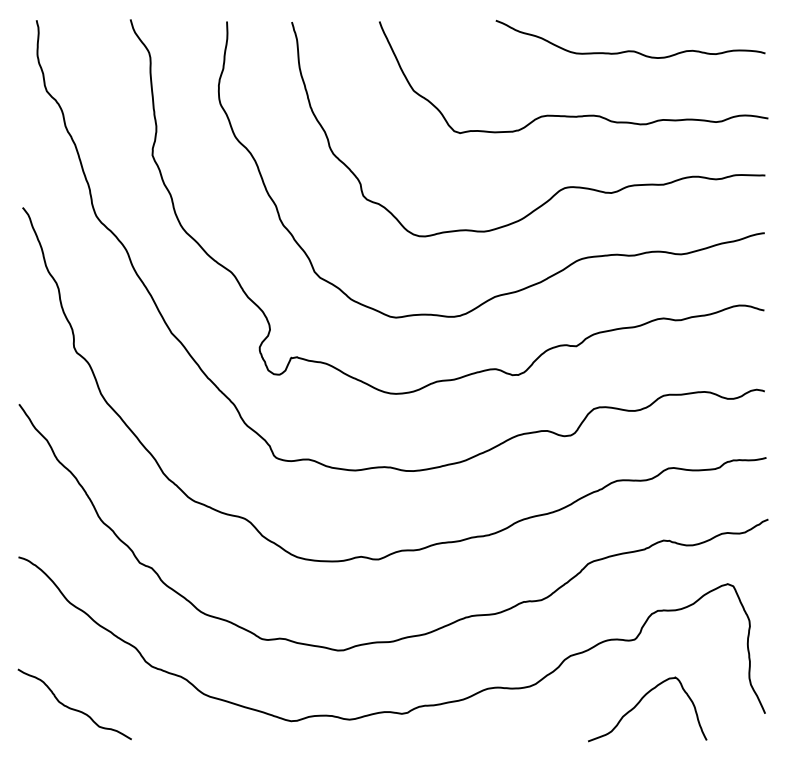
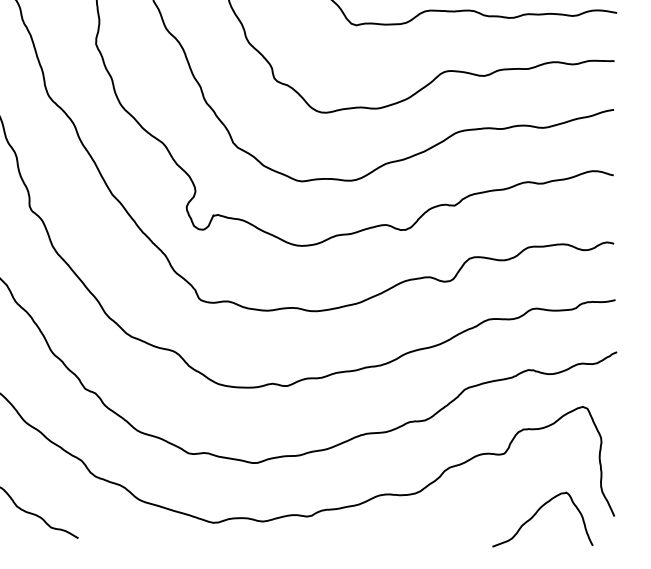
curve: (640, 702) -> (536, 513), moved

